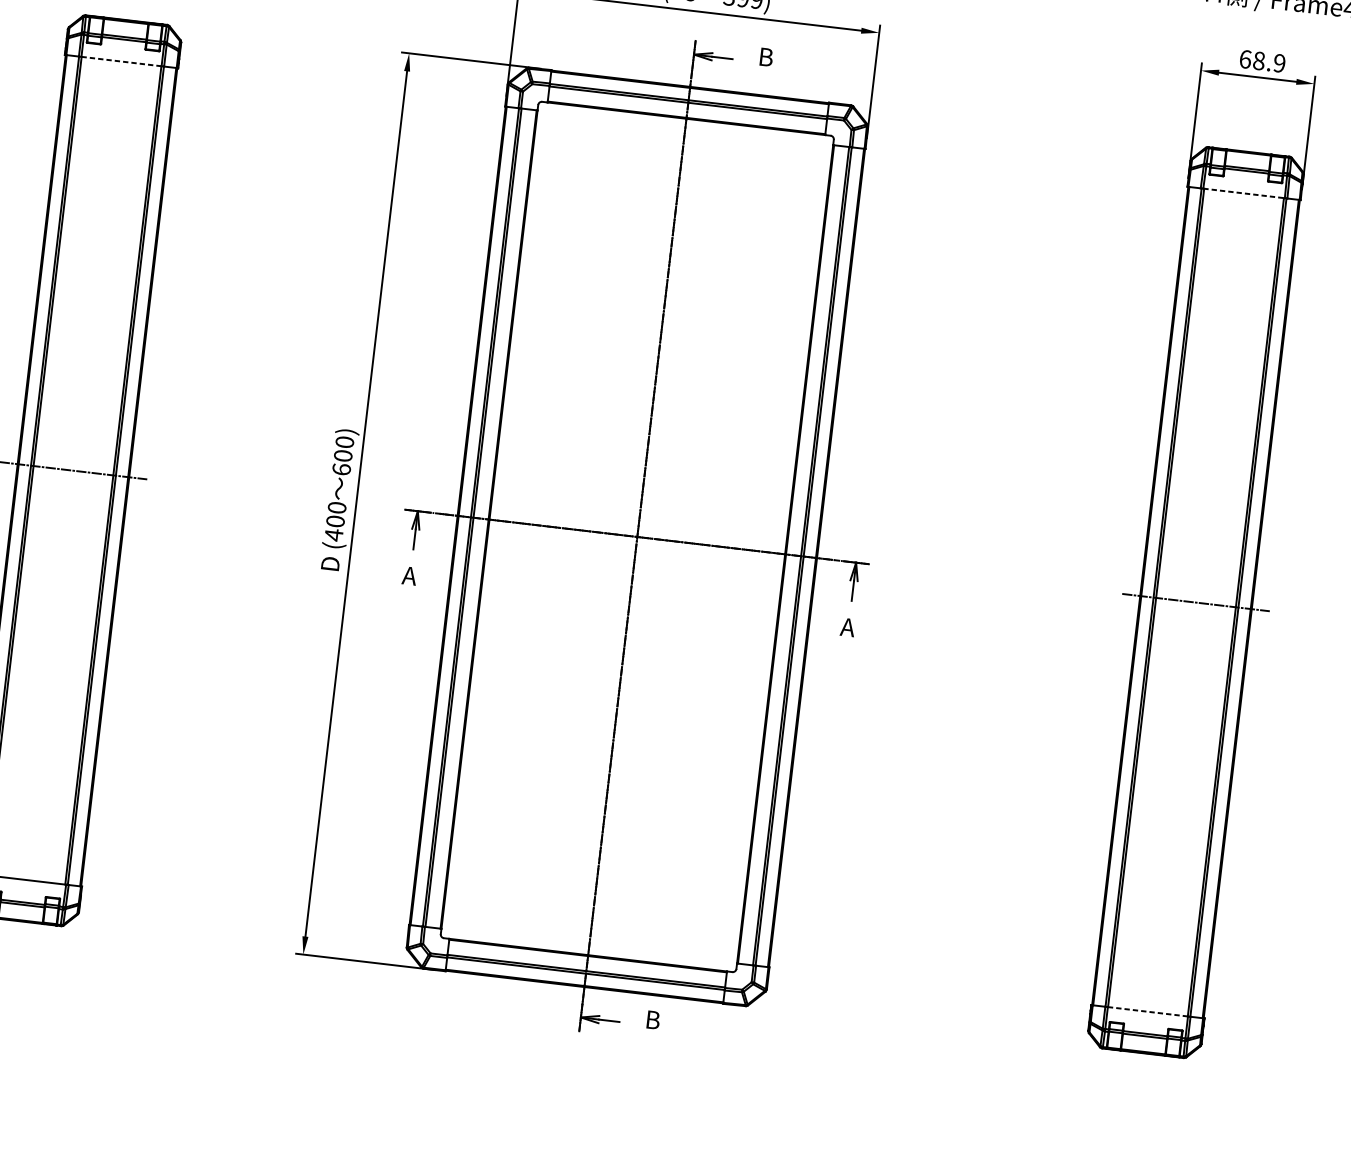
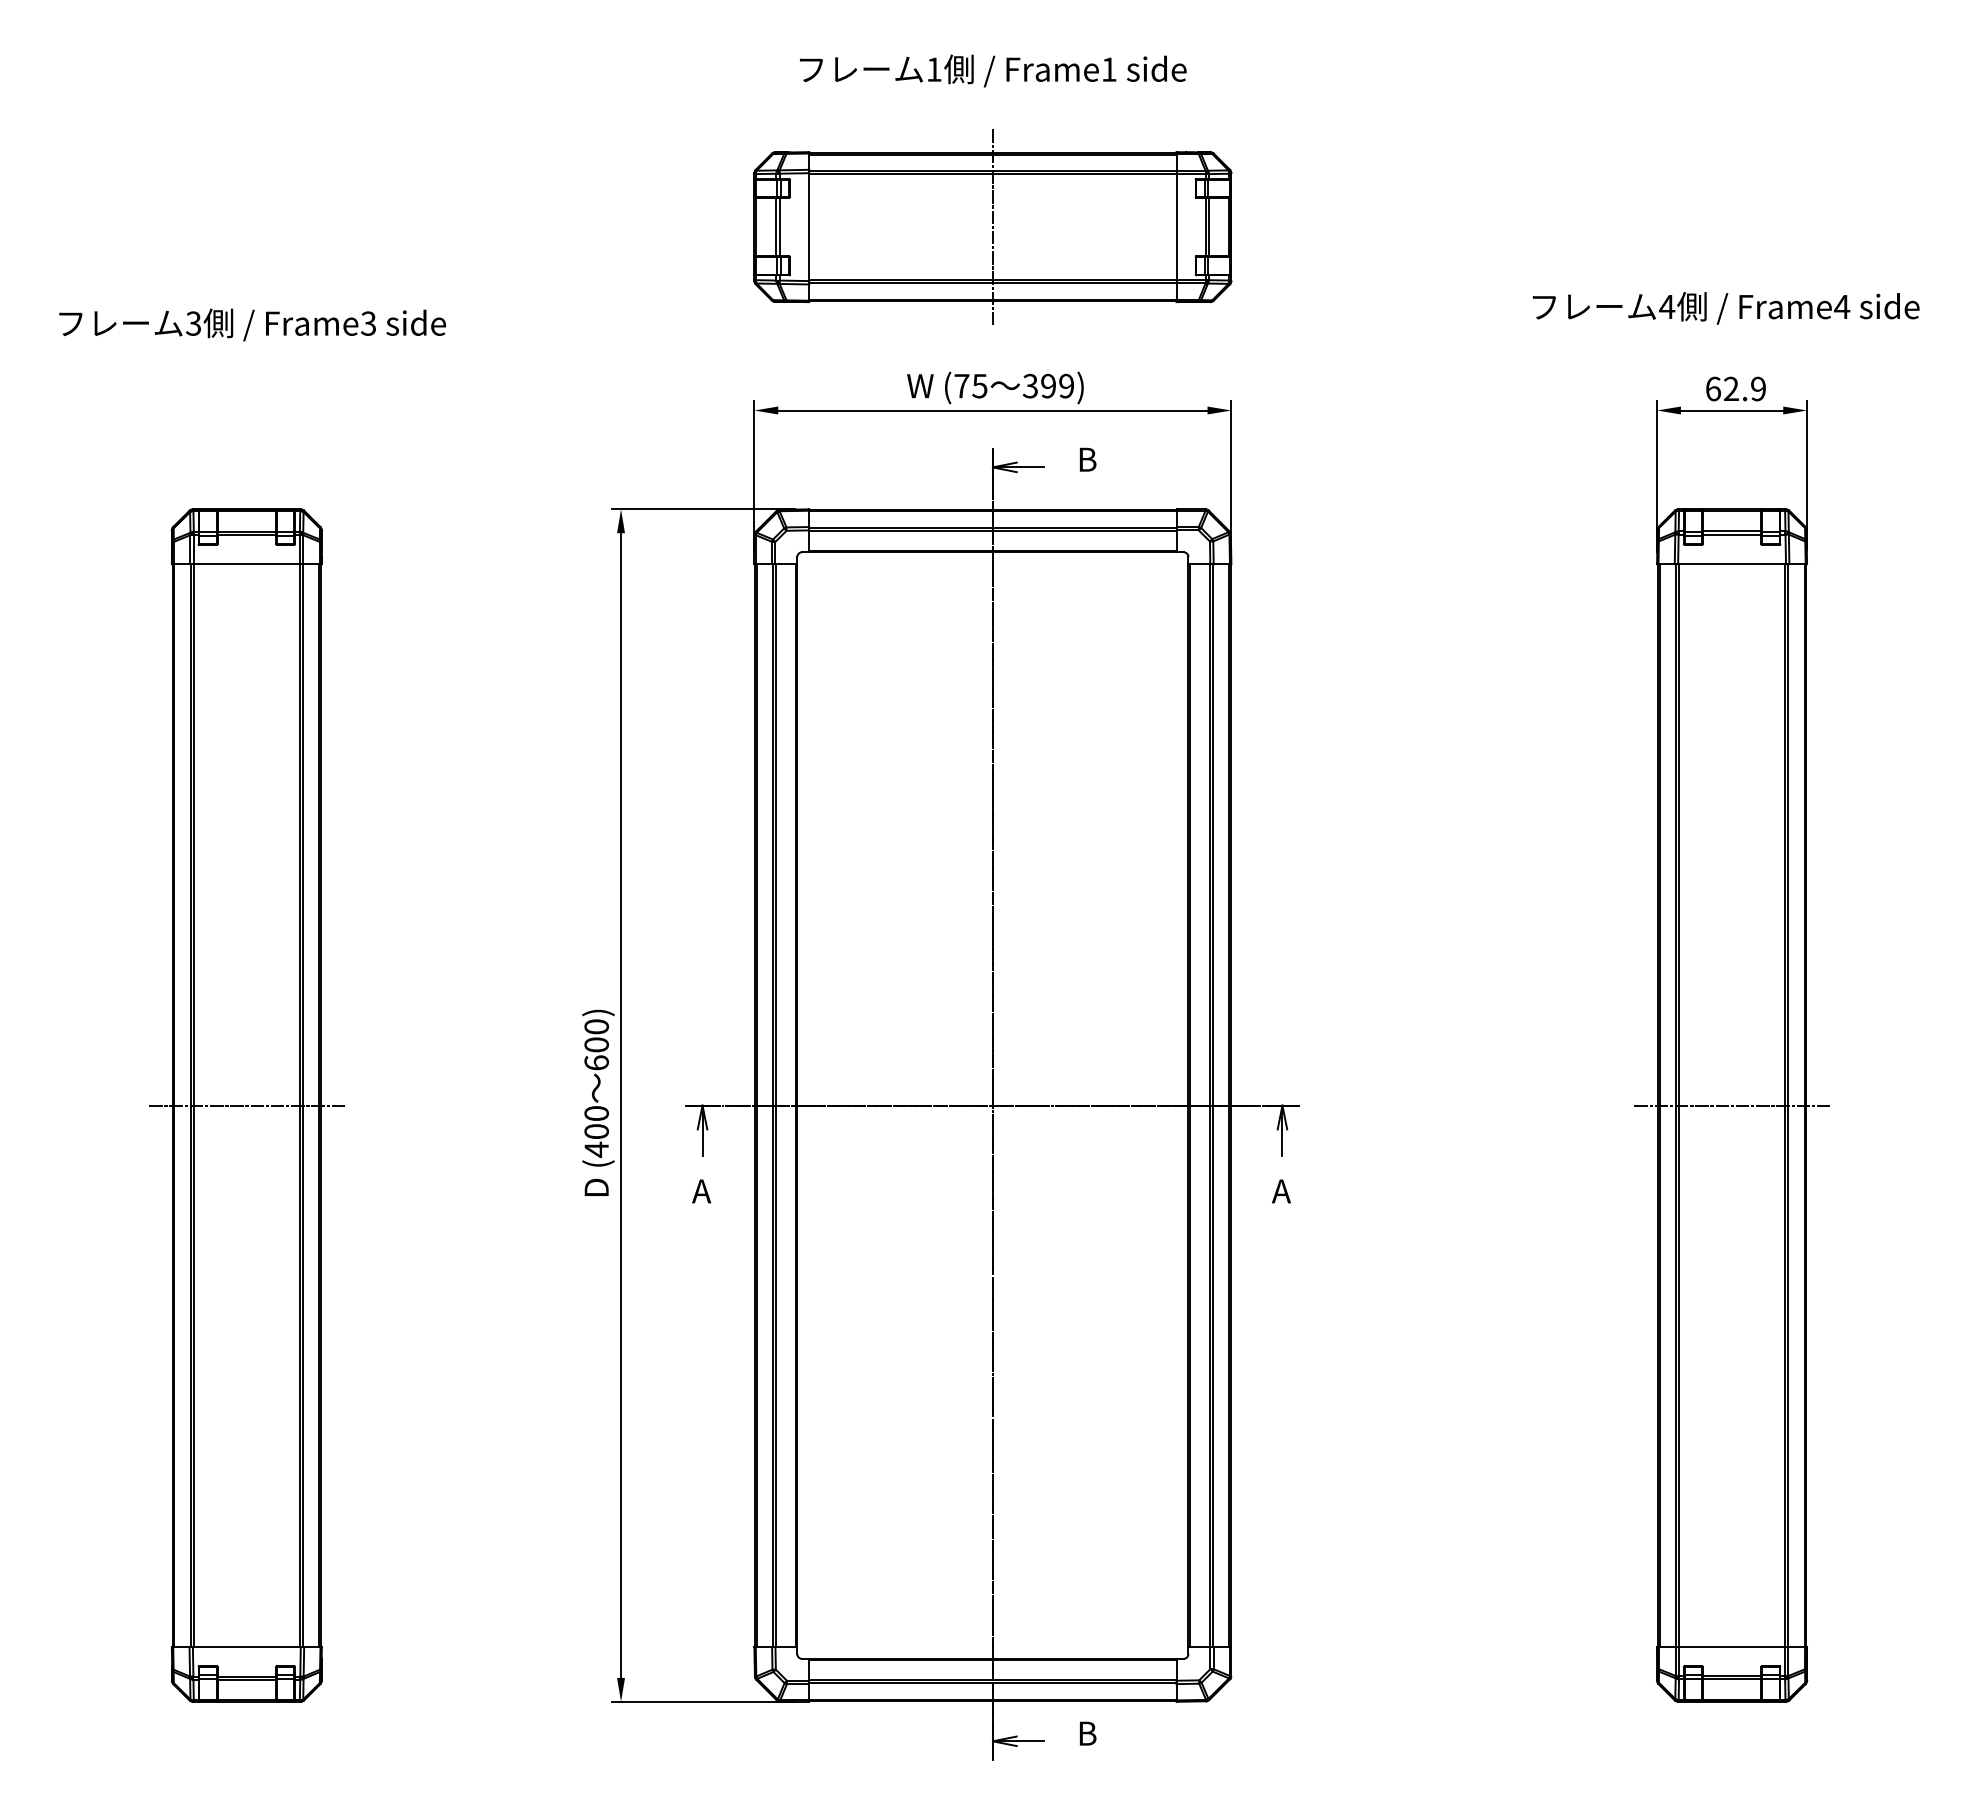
text: (1259, 60) -> (1731, 388), 68.9 -> 62.9
line: (121, 61) -> (246, 564), dashed -> solid
line: (1244, 193) -> (1732, 564), dashed -> solid
line: (1148, 1011) -> (1732, 1646), dashed -> solid

